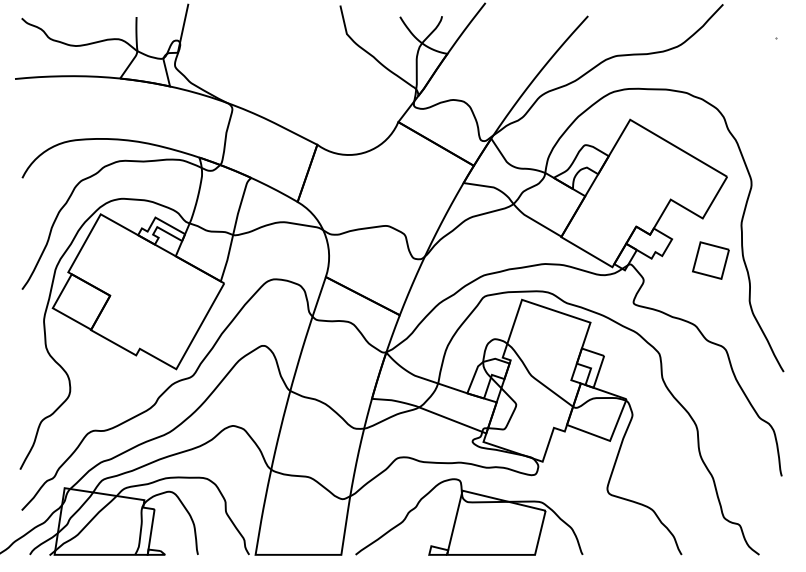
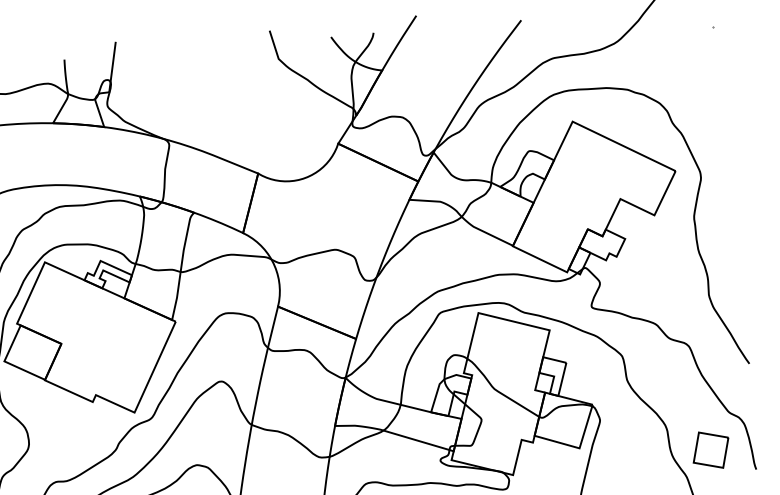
part: (710, 260) -> (710, 450), moved

